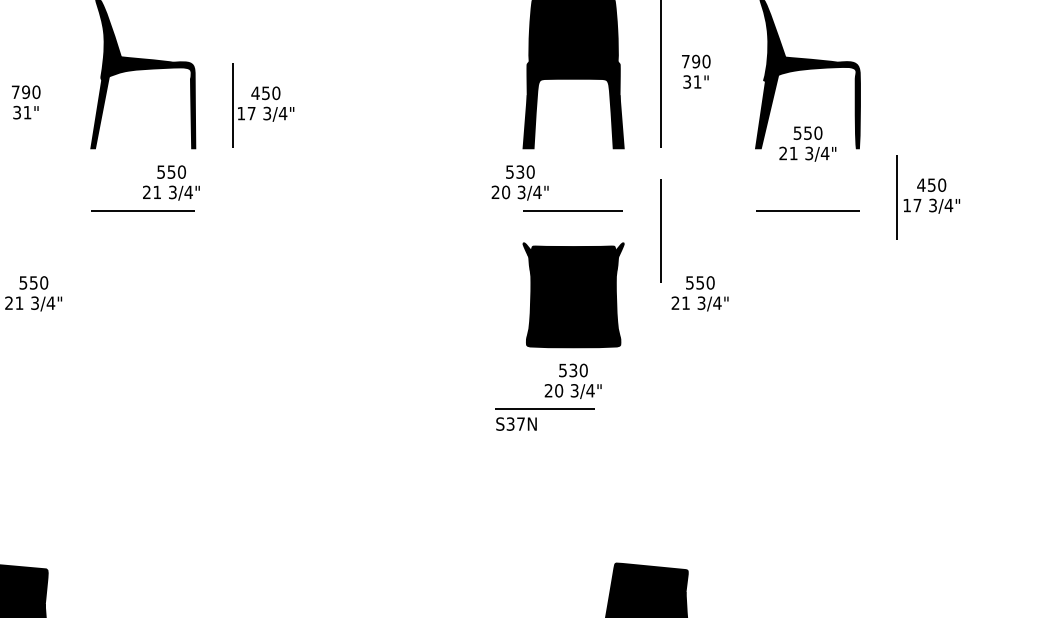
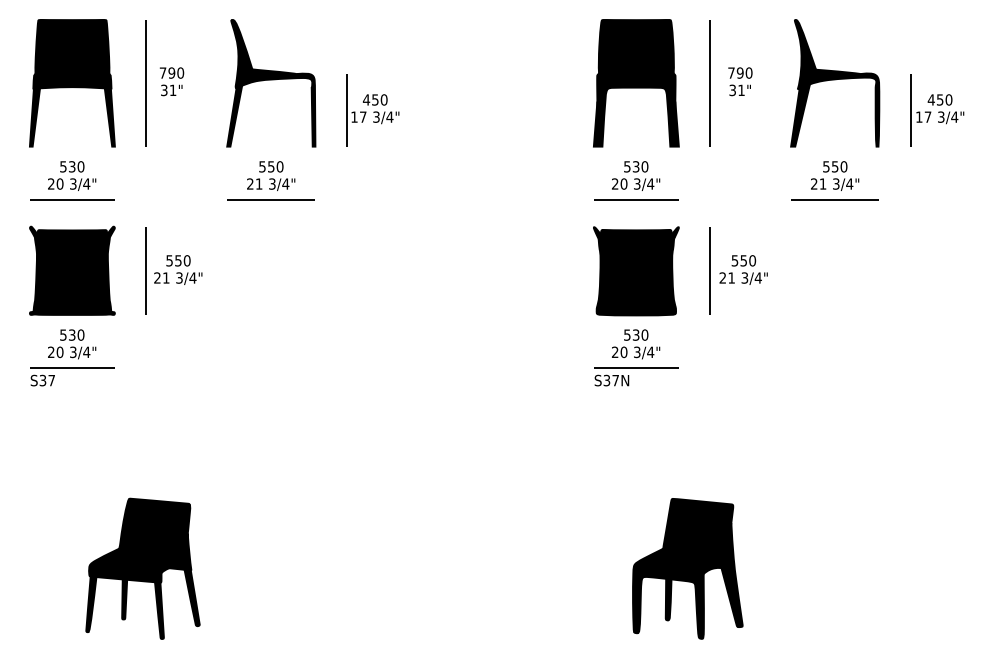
text: (25, 102) -> (171, 81), moved
text: (808, 143) -> (835, 175), moved
text: (171, 182) -> (271, 175), moved
text: (520, 182) -> (636, 175), moved
part: (928, 197) -> (937, 110), moved
line: (659, 230) -> (709, 270), moved
part: (537, 419) -> (629, 376), moved

